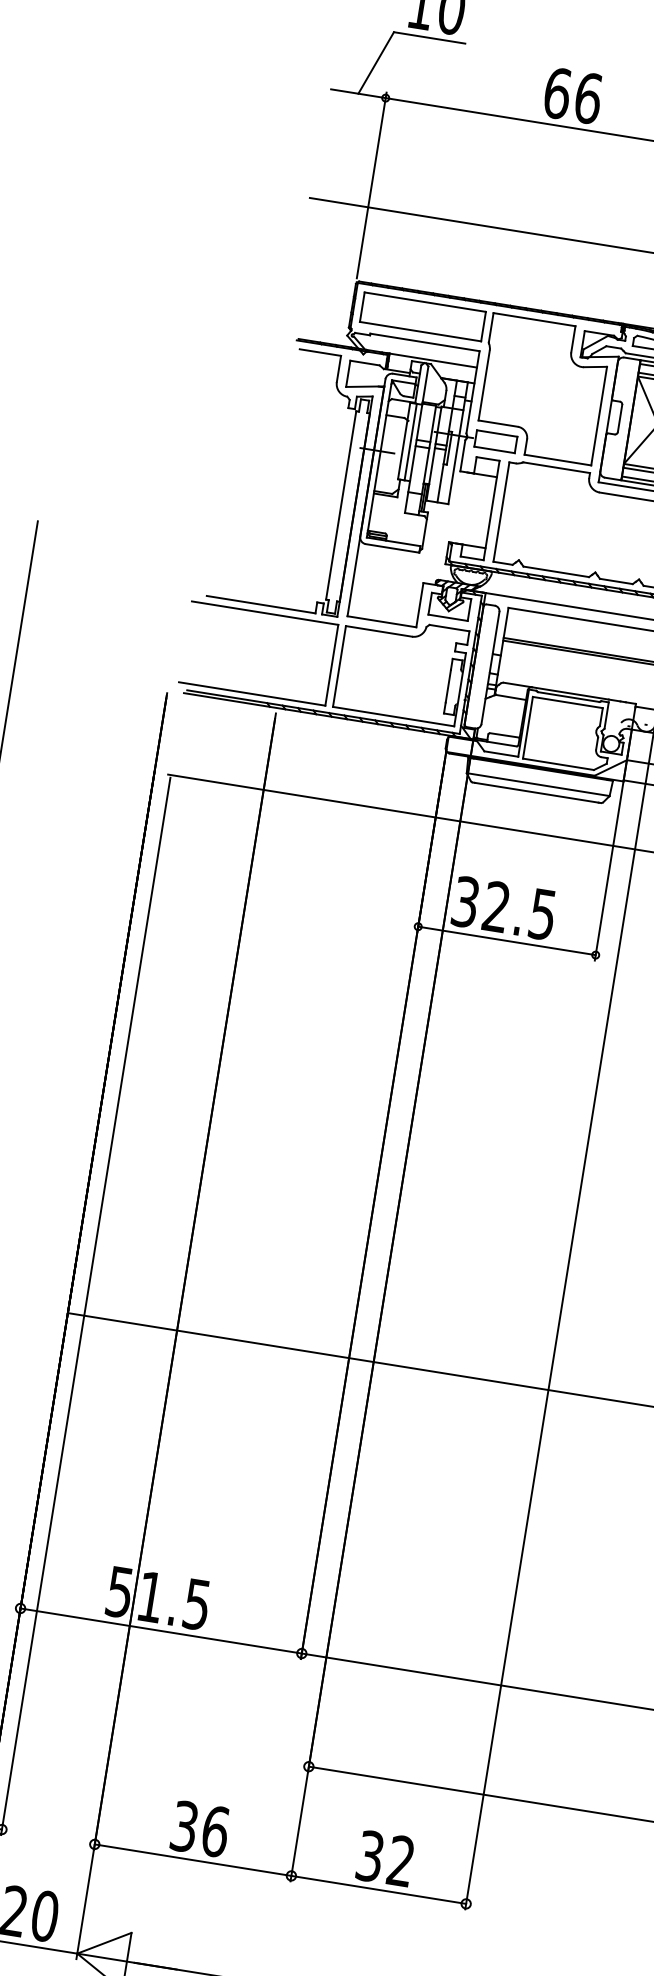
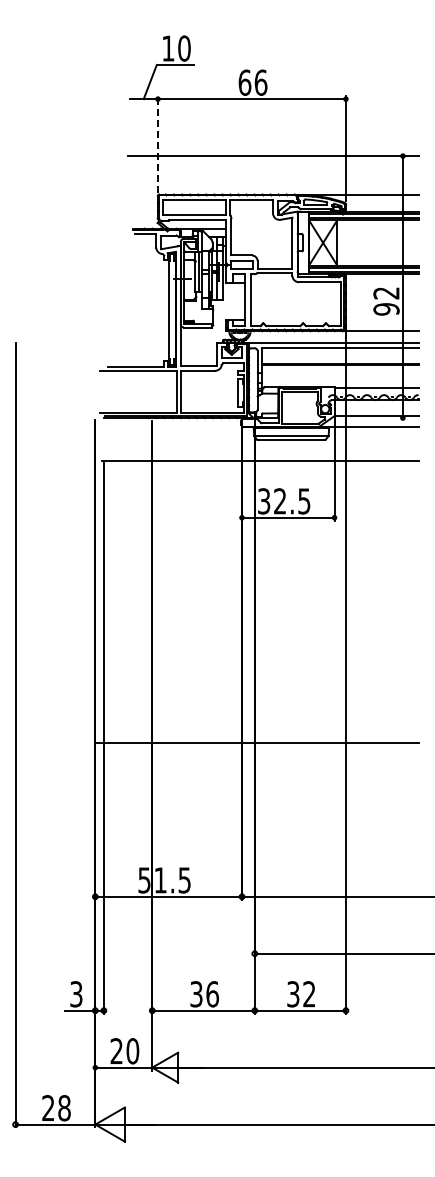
line: (370, 184) -> (157, 144), solid -> dashed

